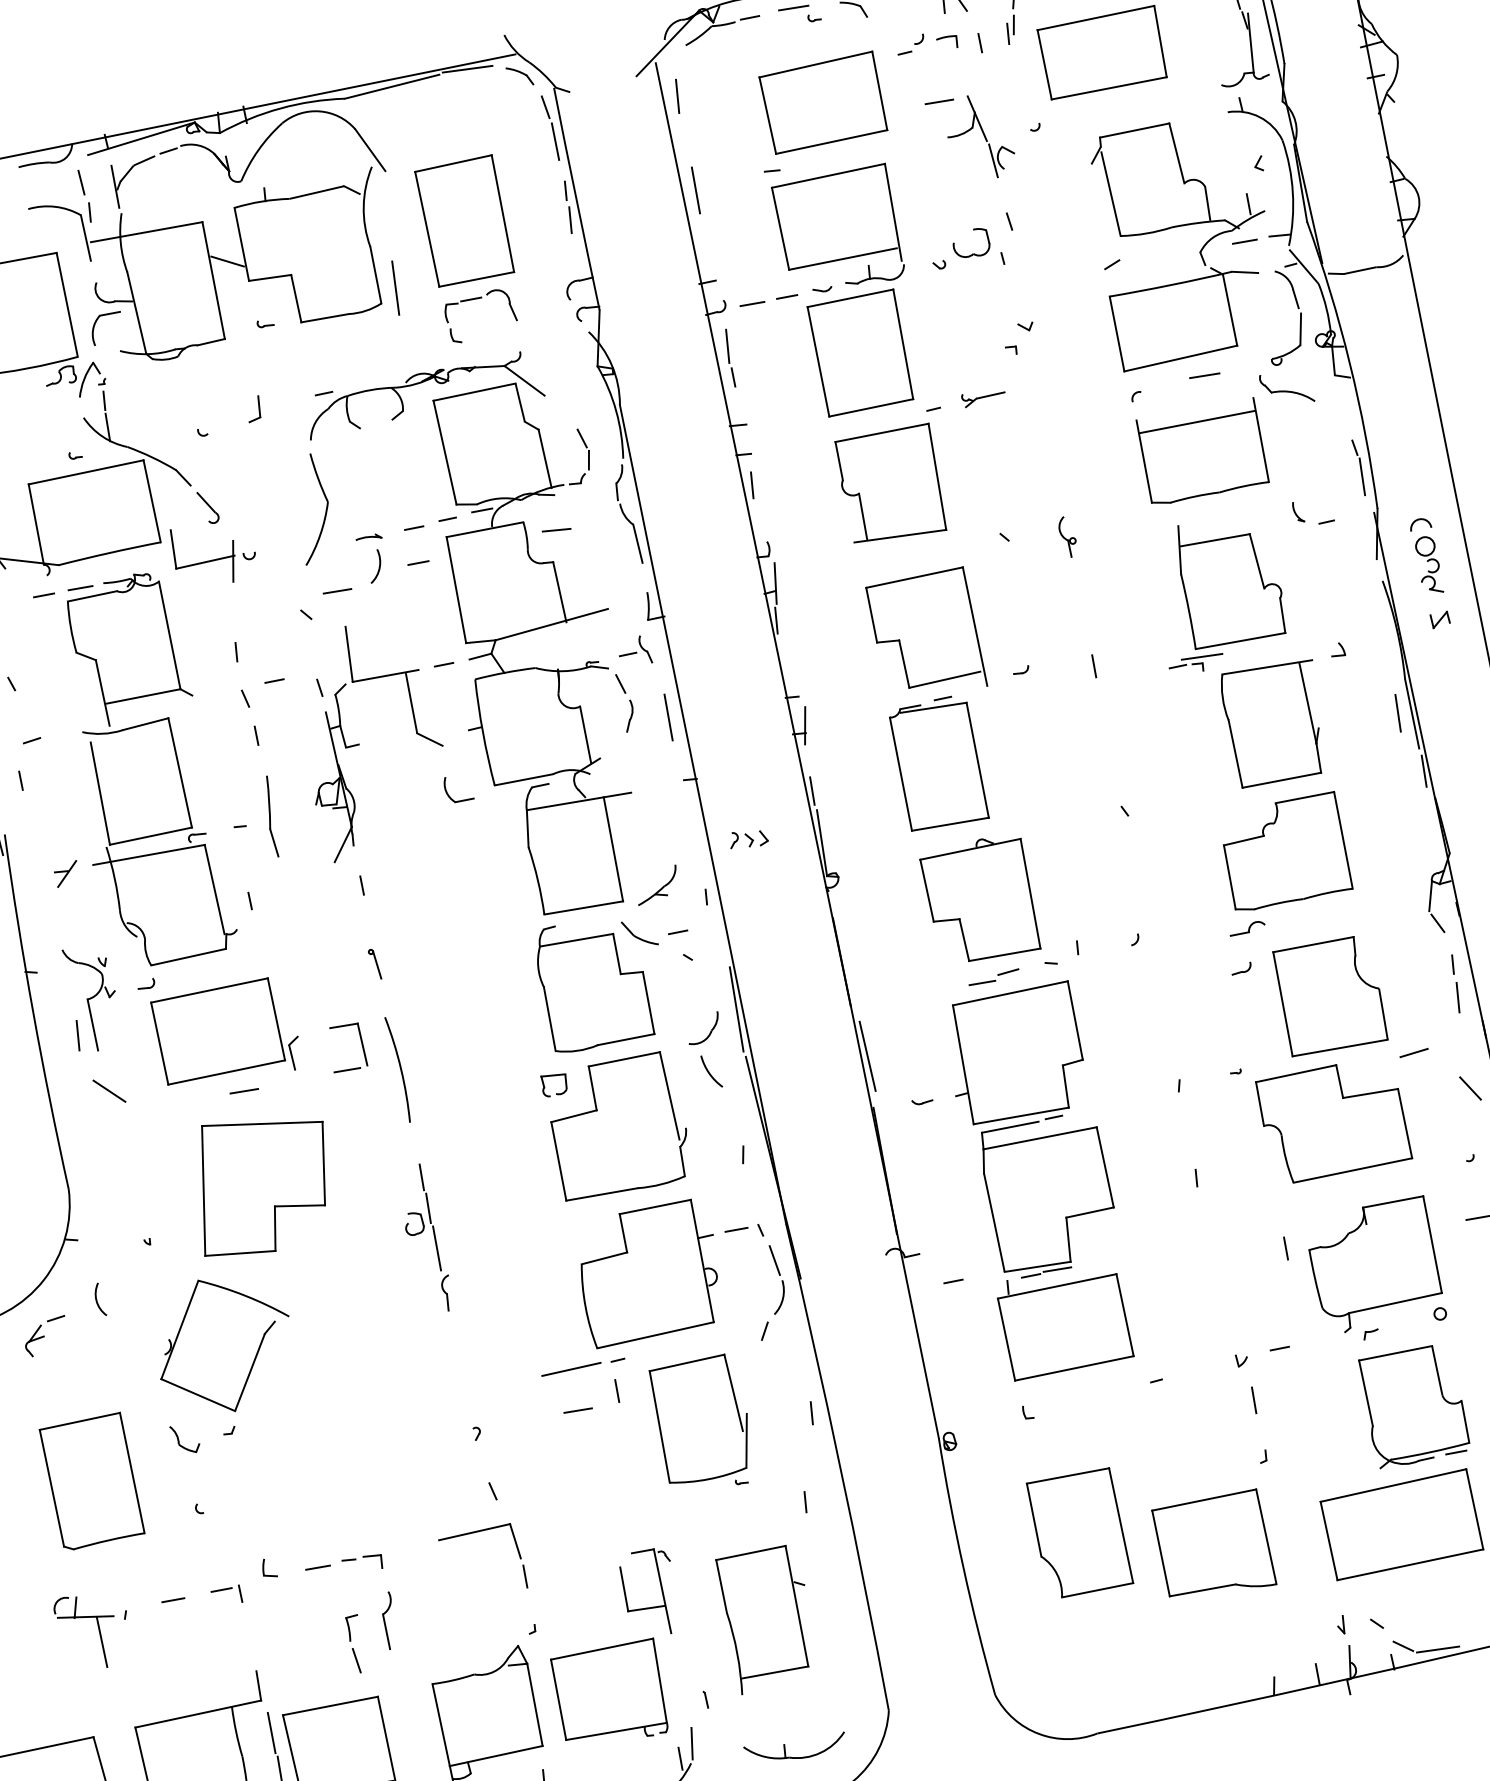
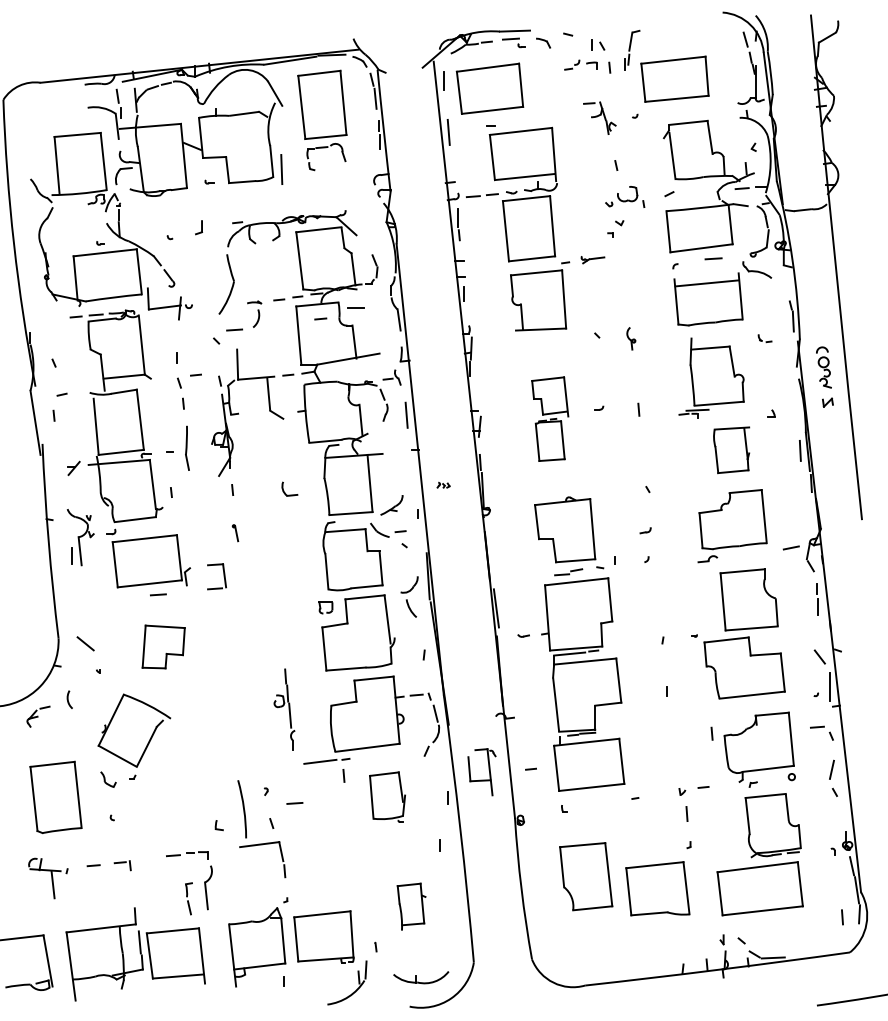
part: (822, 102) -> (489, 88), moved
part: (970, 136) -> (599, 117), size x0.7
part: (967, 247) -> (625, 196), moved
part: (467, 249) -> (322, 120), moved
part: (1312, 513) -> (764, 338), size x0.6
line: (417, 562) -> (320, 318), moved
part: (933, 697) -> (550, 418), size x0.6
part: (1271, 722) -> (731, 449), size x0.7
part: (458, 788) -> (289, 488), moved
part: (748, 839) -> (443, 485), size x0.6
part: (1241, 968) -> (645, 530), moved
line: (1412, 1052) -> (790, 547), moved
arc: (400, 1070) -> (243, 809), moved
line: (109, 1090) -> (85, 643), moved
part: (262, 1185) -> (163, 646), size x0.6
part: (425, 1238) -> (284, 709), moved
line: (952, 1280) -> (530, 768), moved
line: (577, 1410) -> (294, 803), moved
part: (700, 1421) -> (387, 796), size x0.7
part: (268, 1568) -> (218, 825), moved
part: (648, 1606) -> (481, 779), moved
part: (764, 1618) -> (411, 906), size x0.6
part: (388, 1621) -> (208, 888), size x1.4

